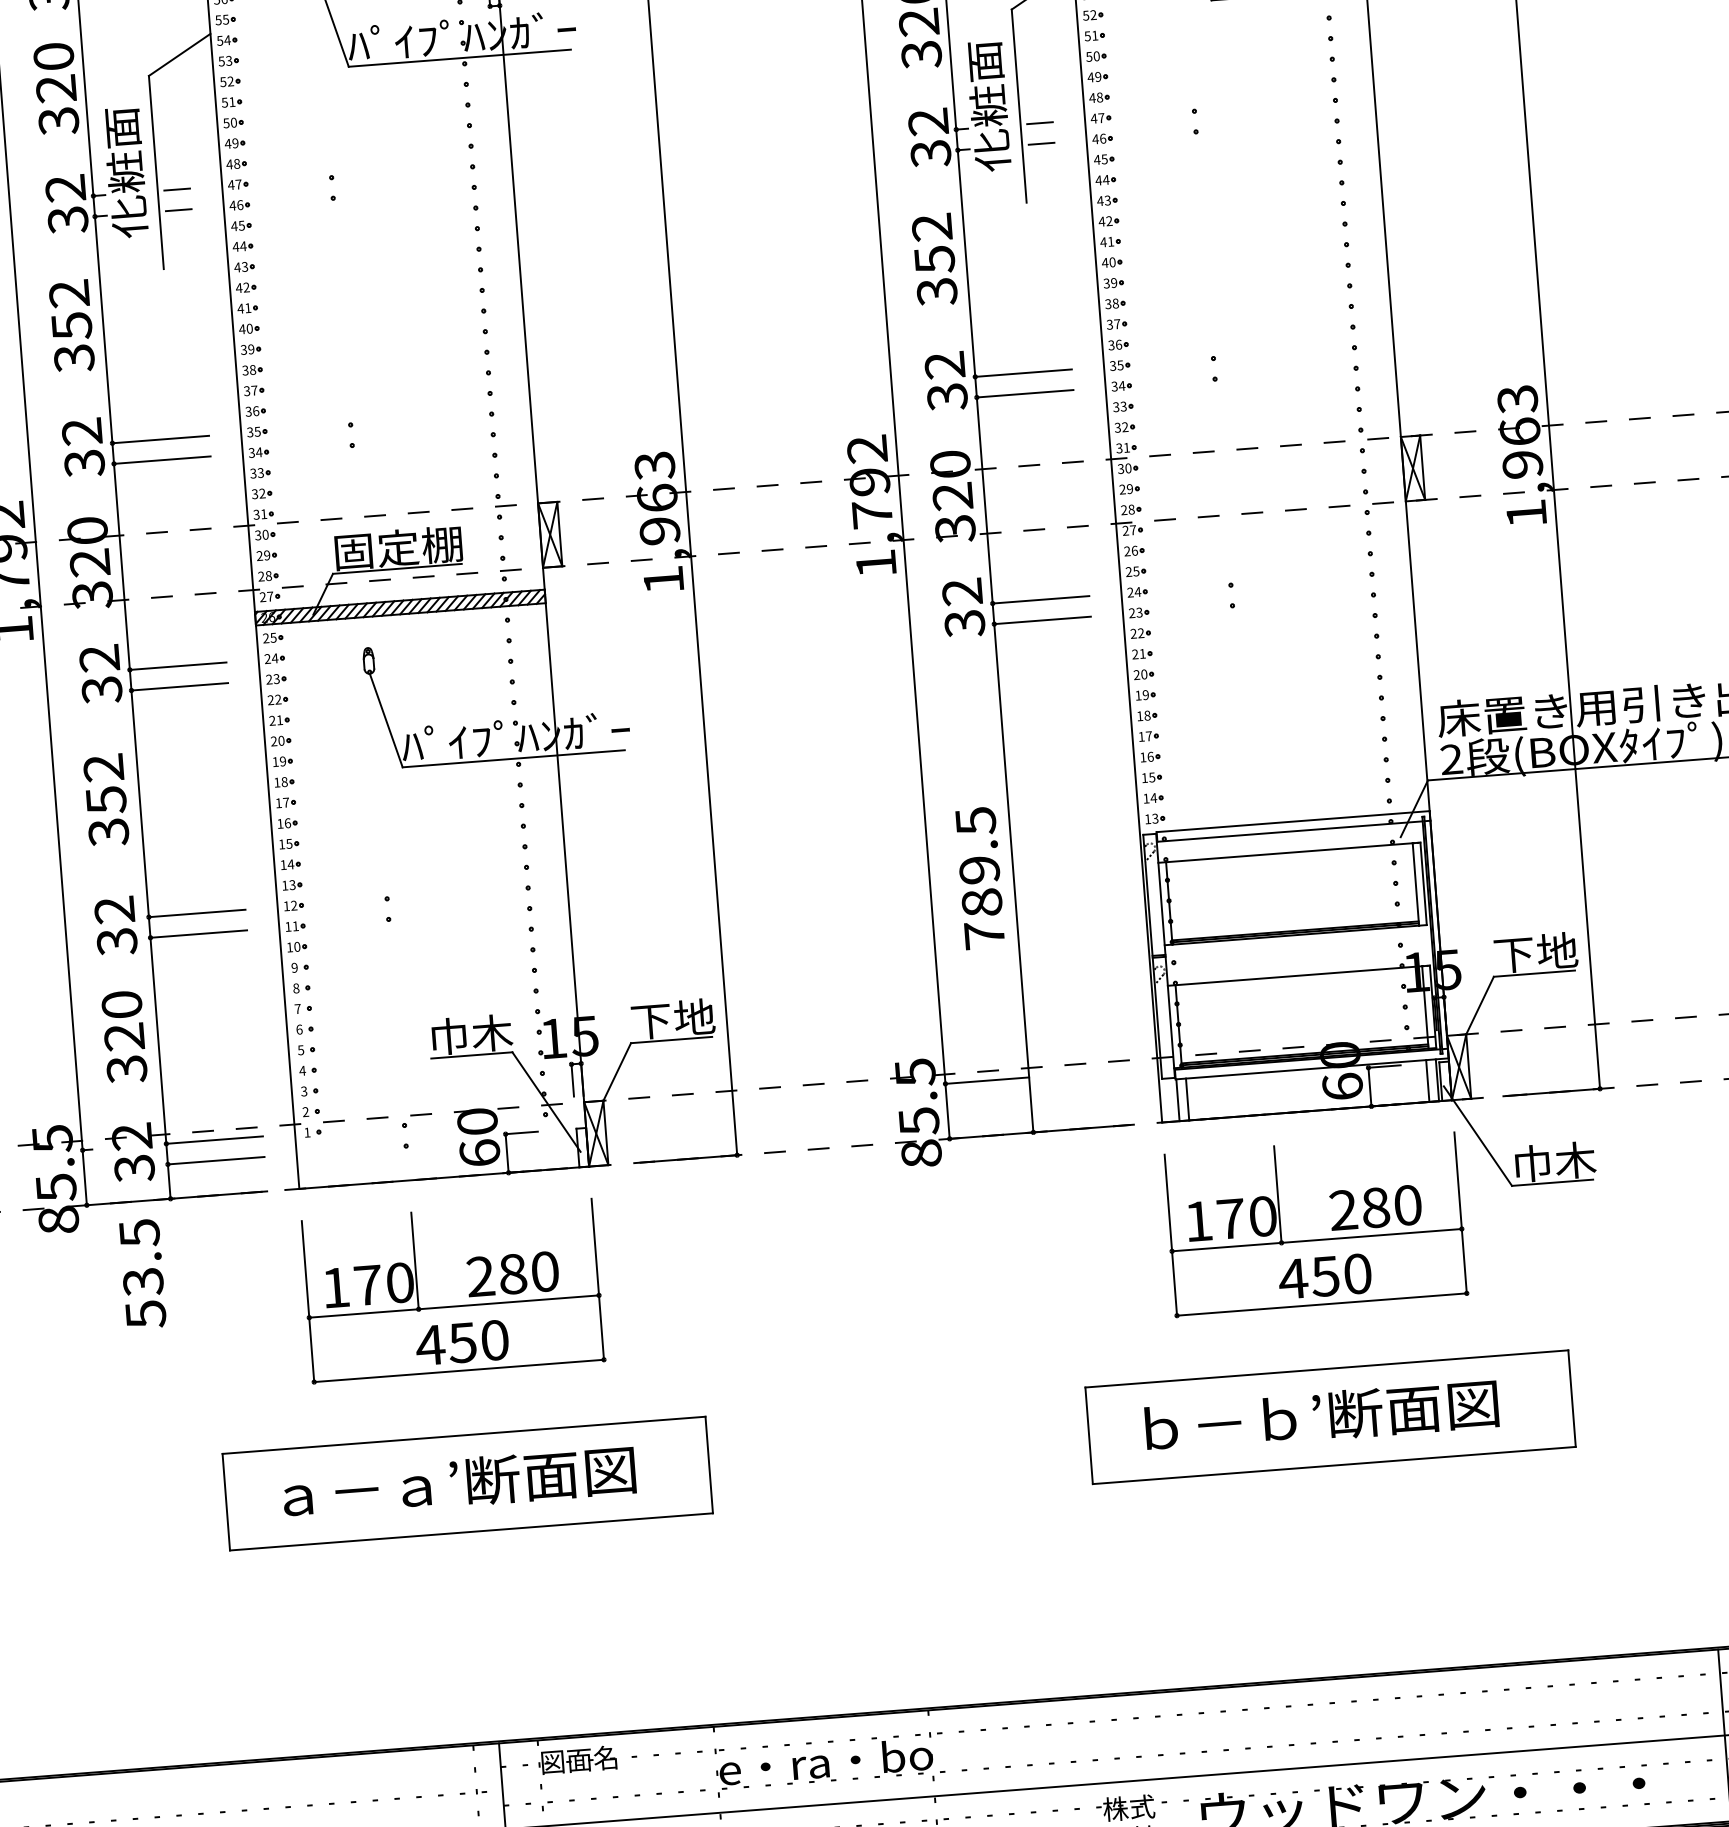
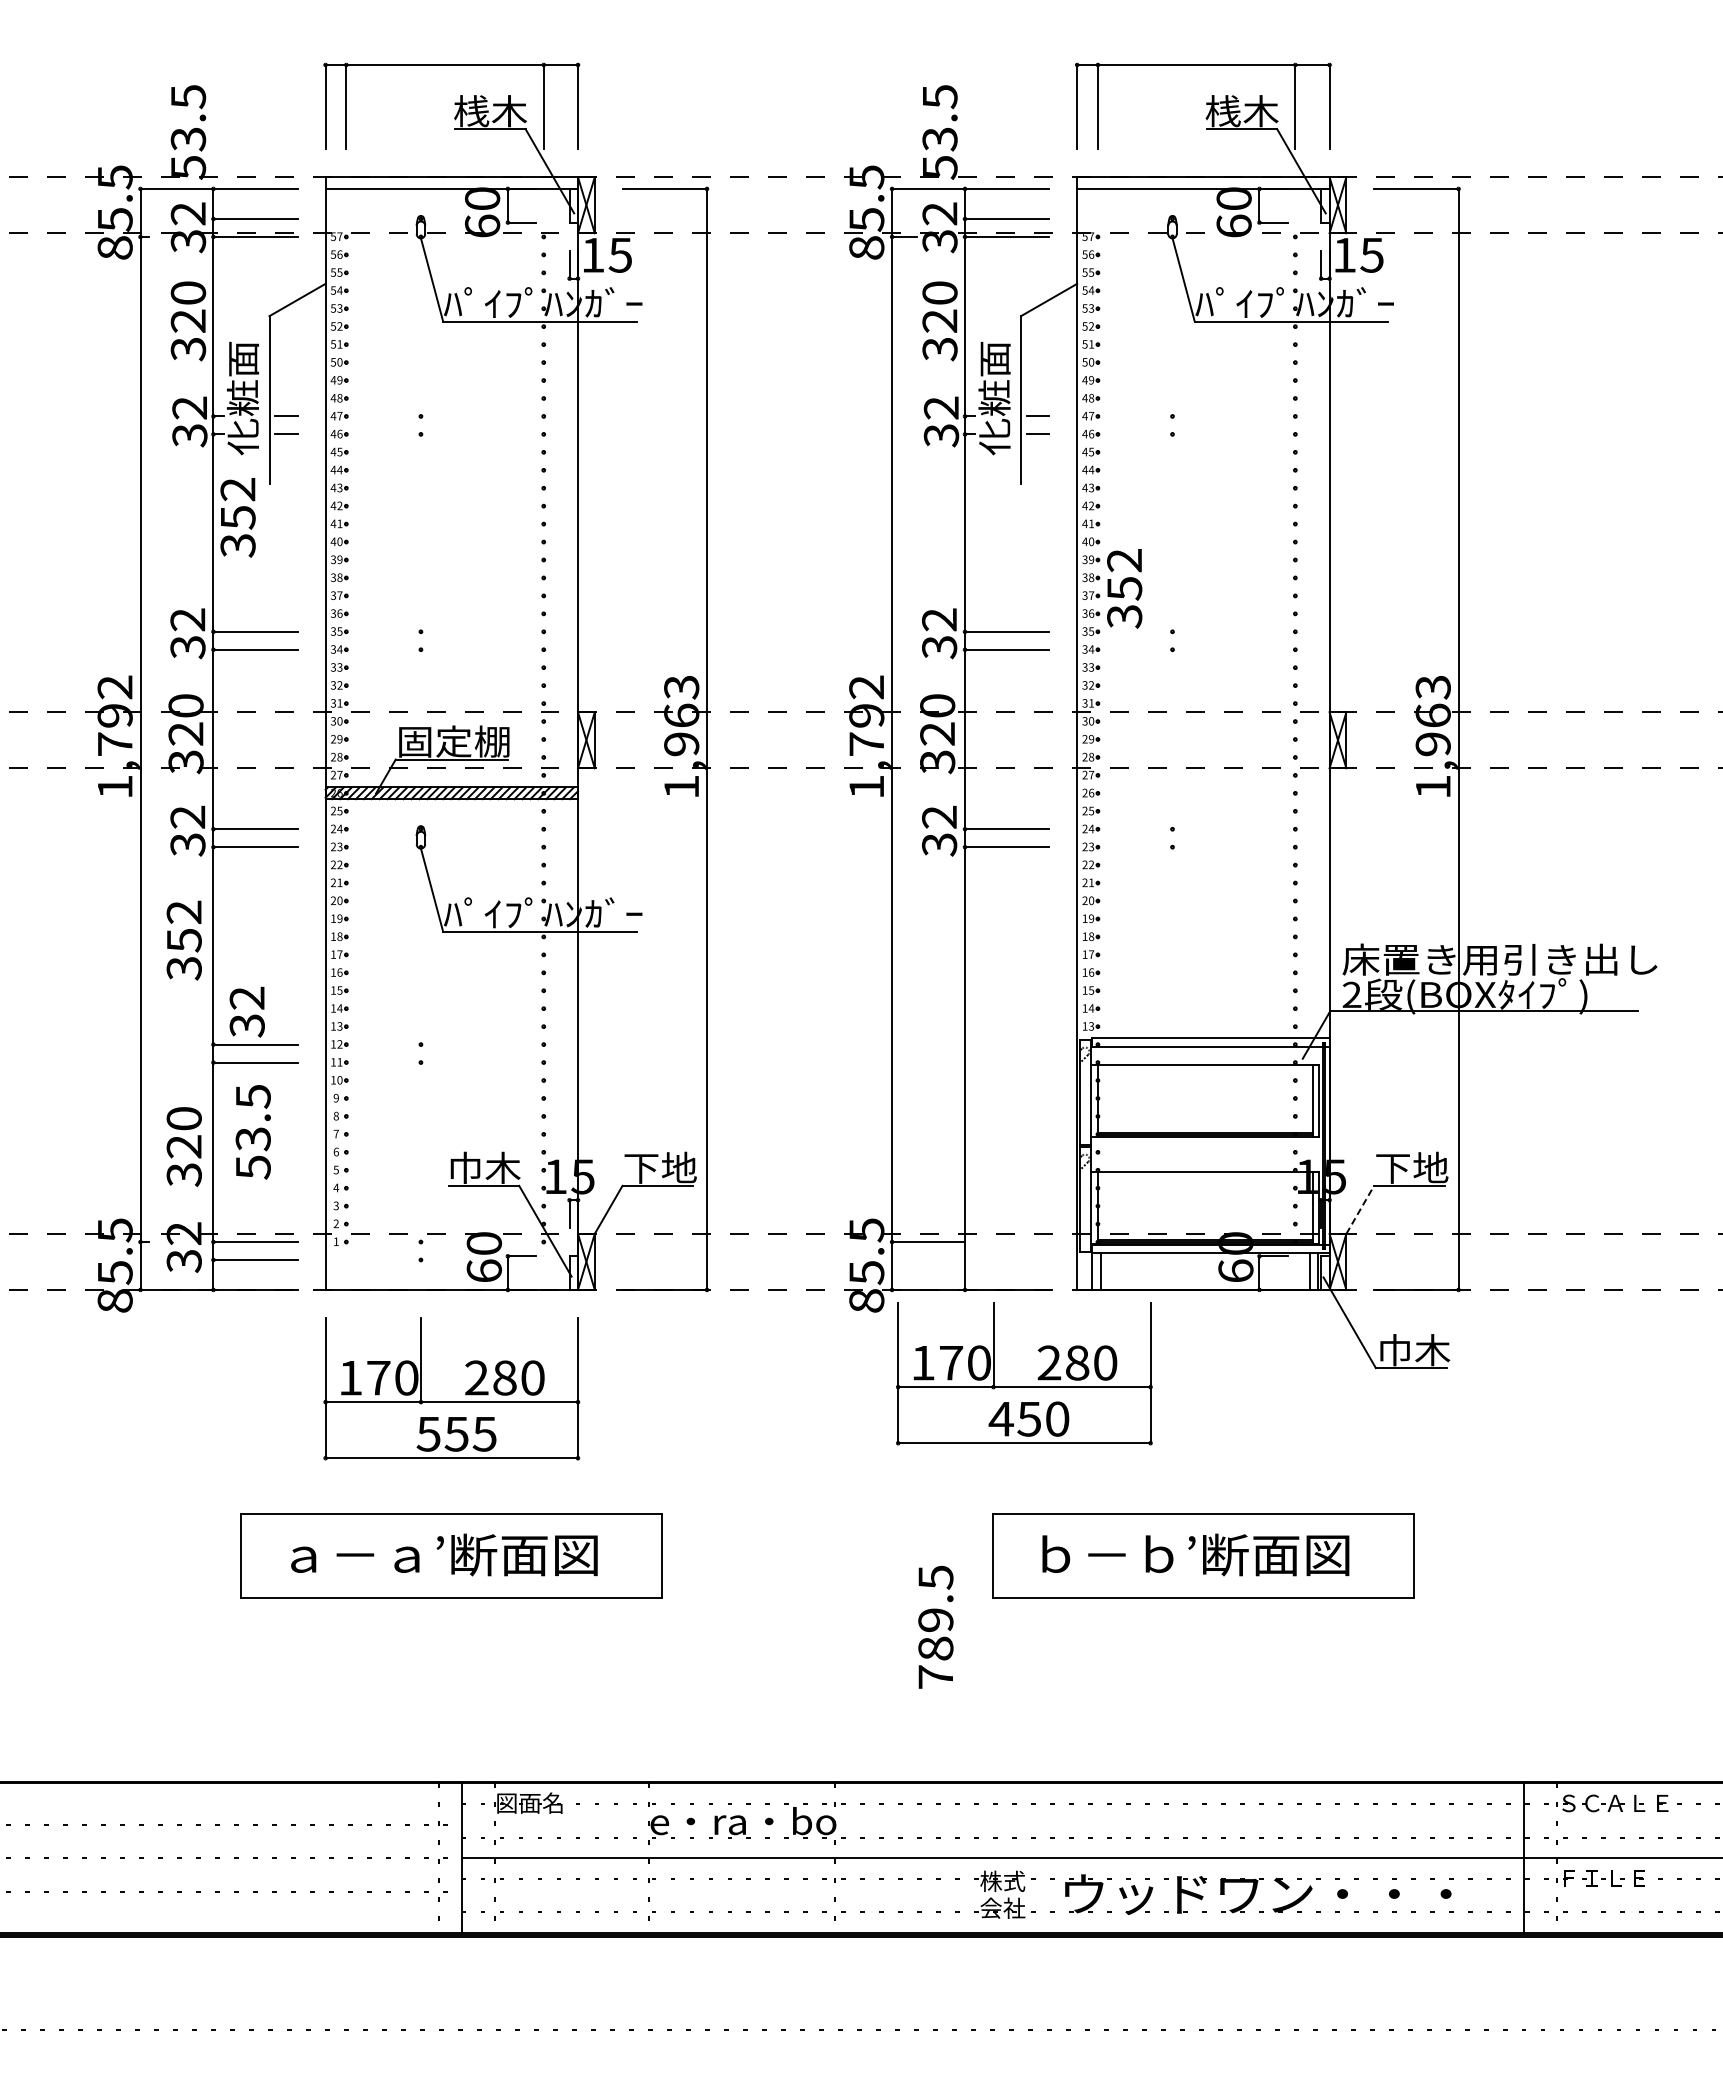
text: (934, 259) -> (1124, 588), moved
text: (71, 325) -> (237, 517), moved
text: (979, 878) -> (935, 1627), moved
text: (114, 925) -> (246, 1011), moved
line: (1480, 1005) -> (1360, 1209), solid -> dashed
part: (1317, 1239) -> (1024, 1386), moved
text: (141, 1274) -> (252, 1132), moved
text: (462, 1342) -> (456, 1433), 450 -> 555

